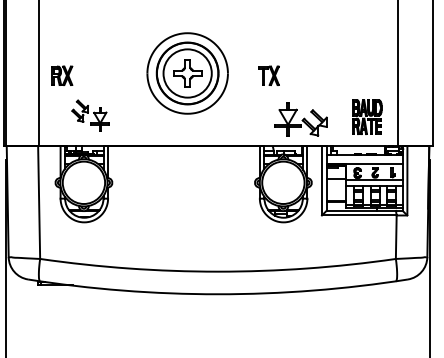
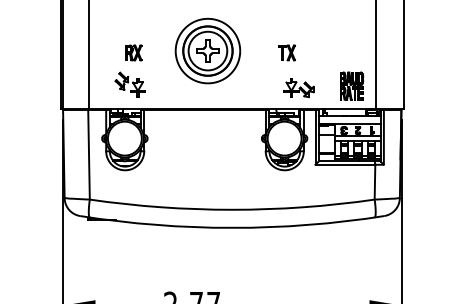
part: (62, 75) -> (133, 52), moved
part: (268, 75) -> (286, 52), moved
part: (300, 118) -> (298, 87), size x0.71

